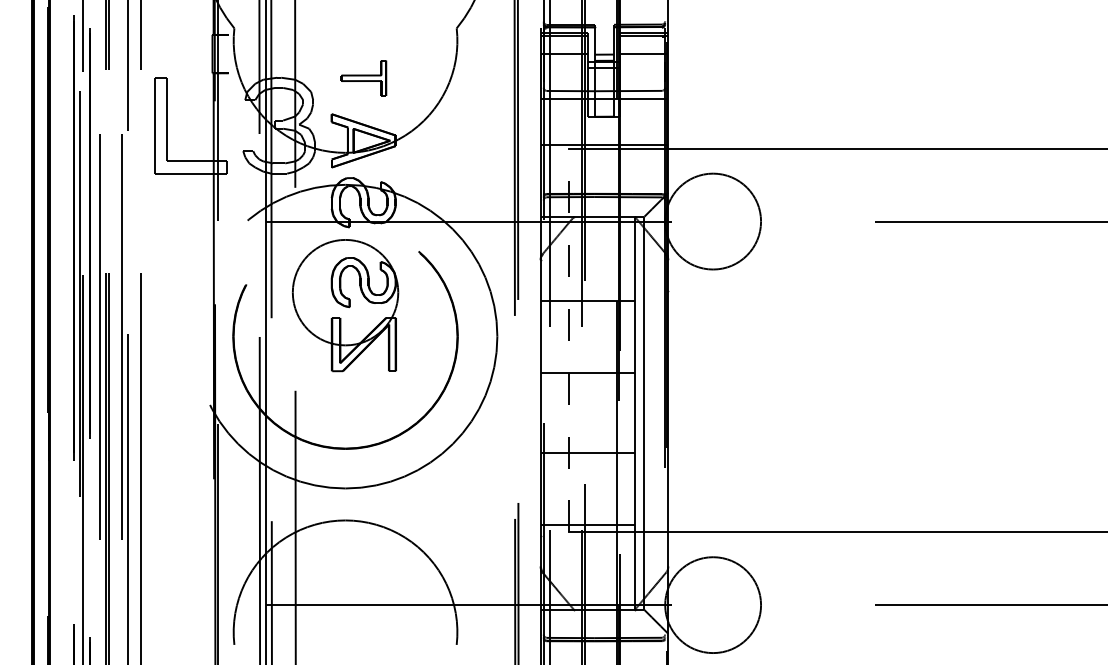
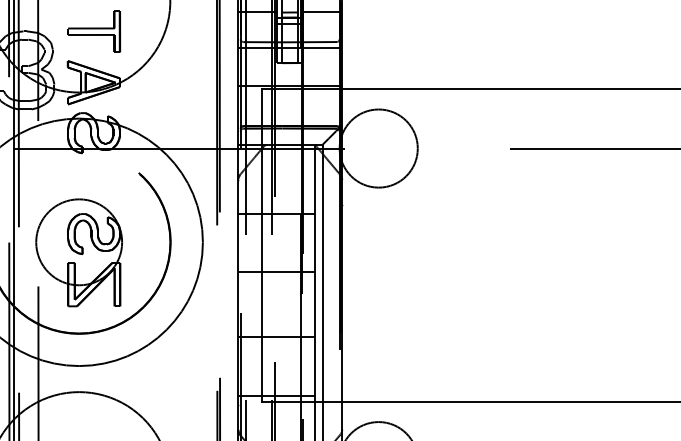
part: (363, 78) -> (93, 31), size x1.43
part: (345, 305) -> (79, 252), moved
line: (569, 340) -> (261, 245), dashed -> solid

